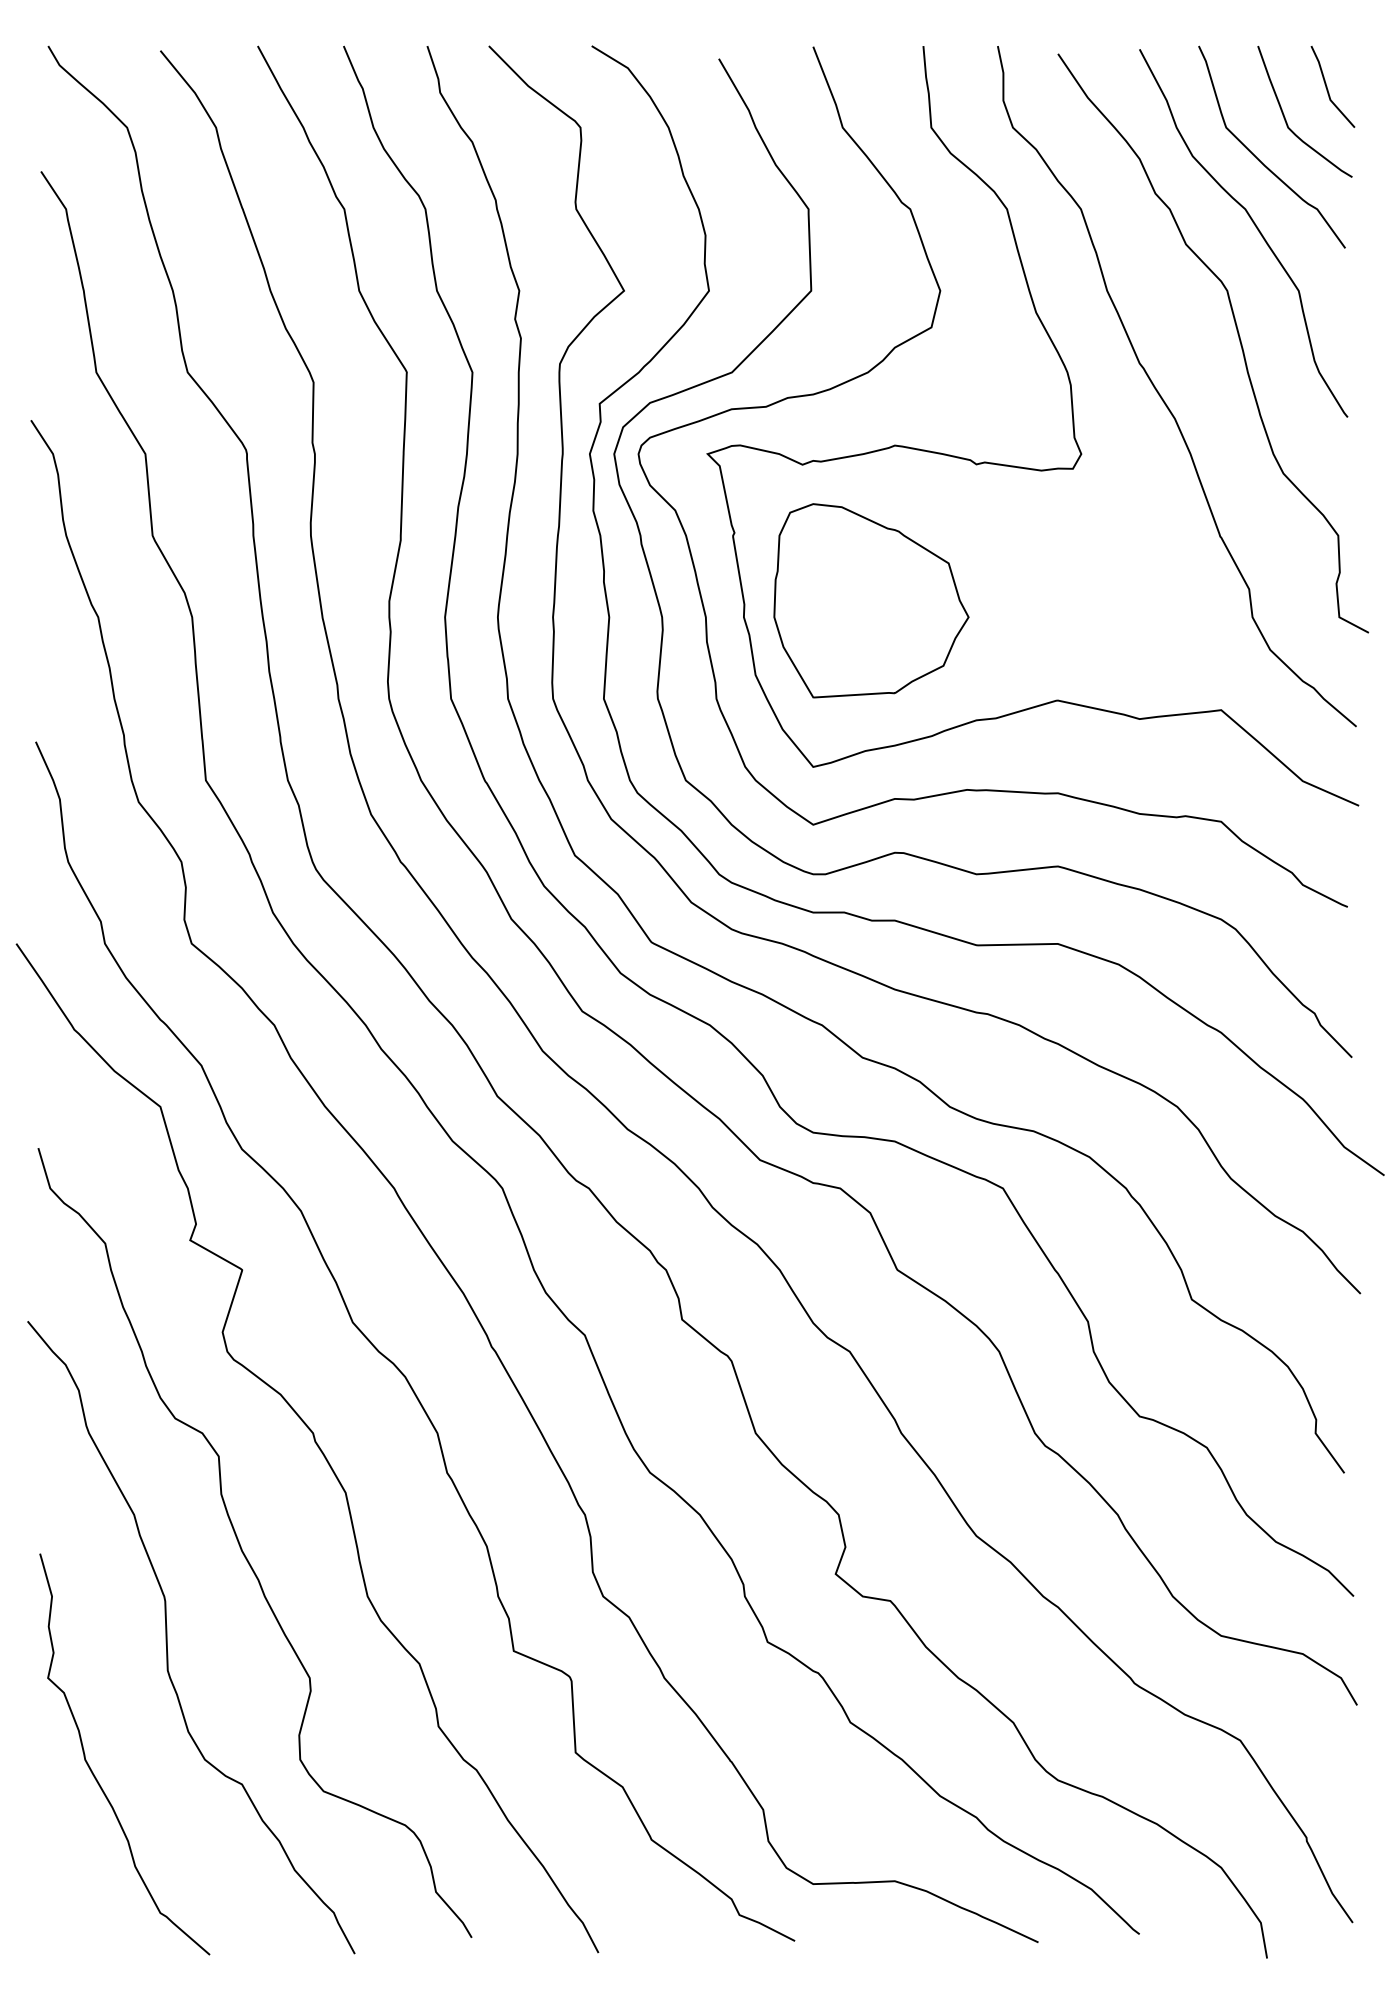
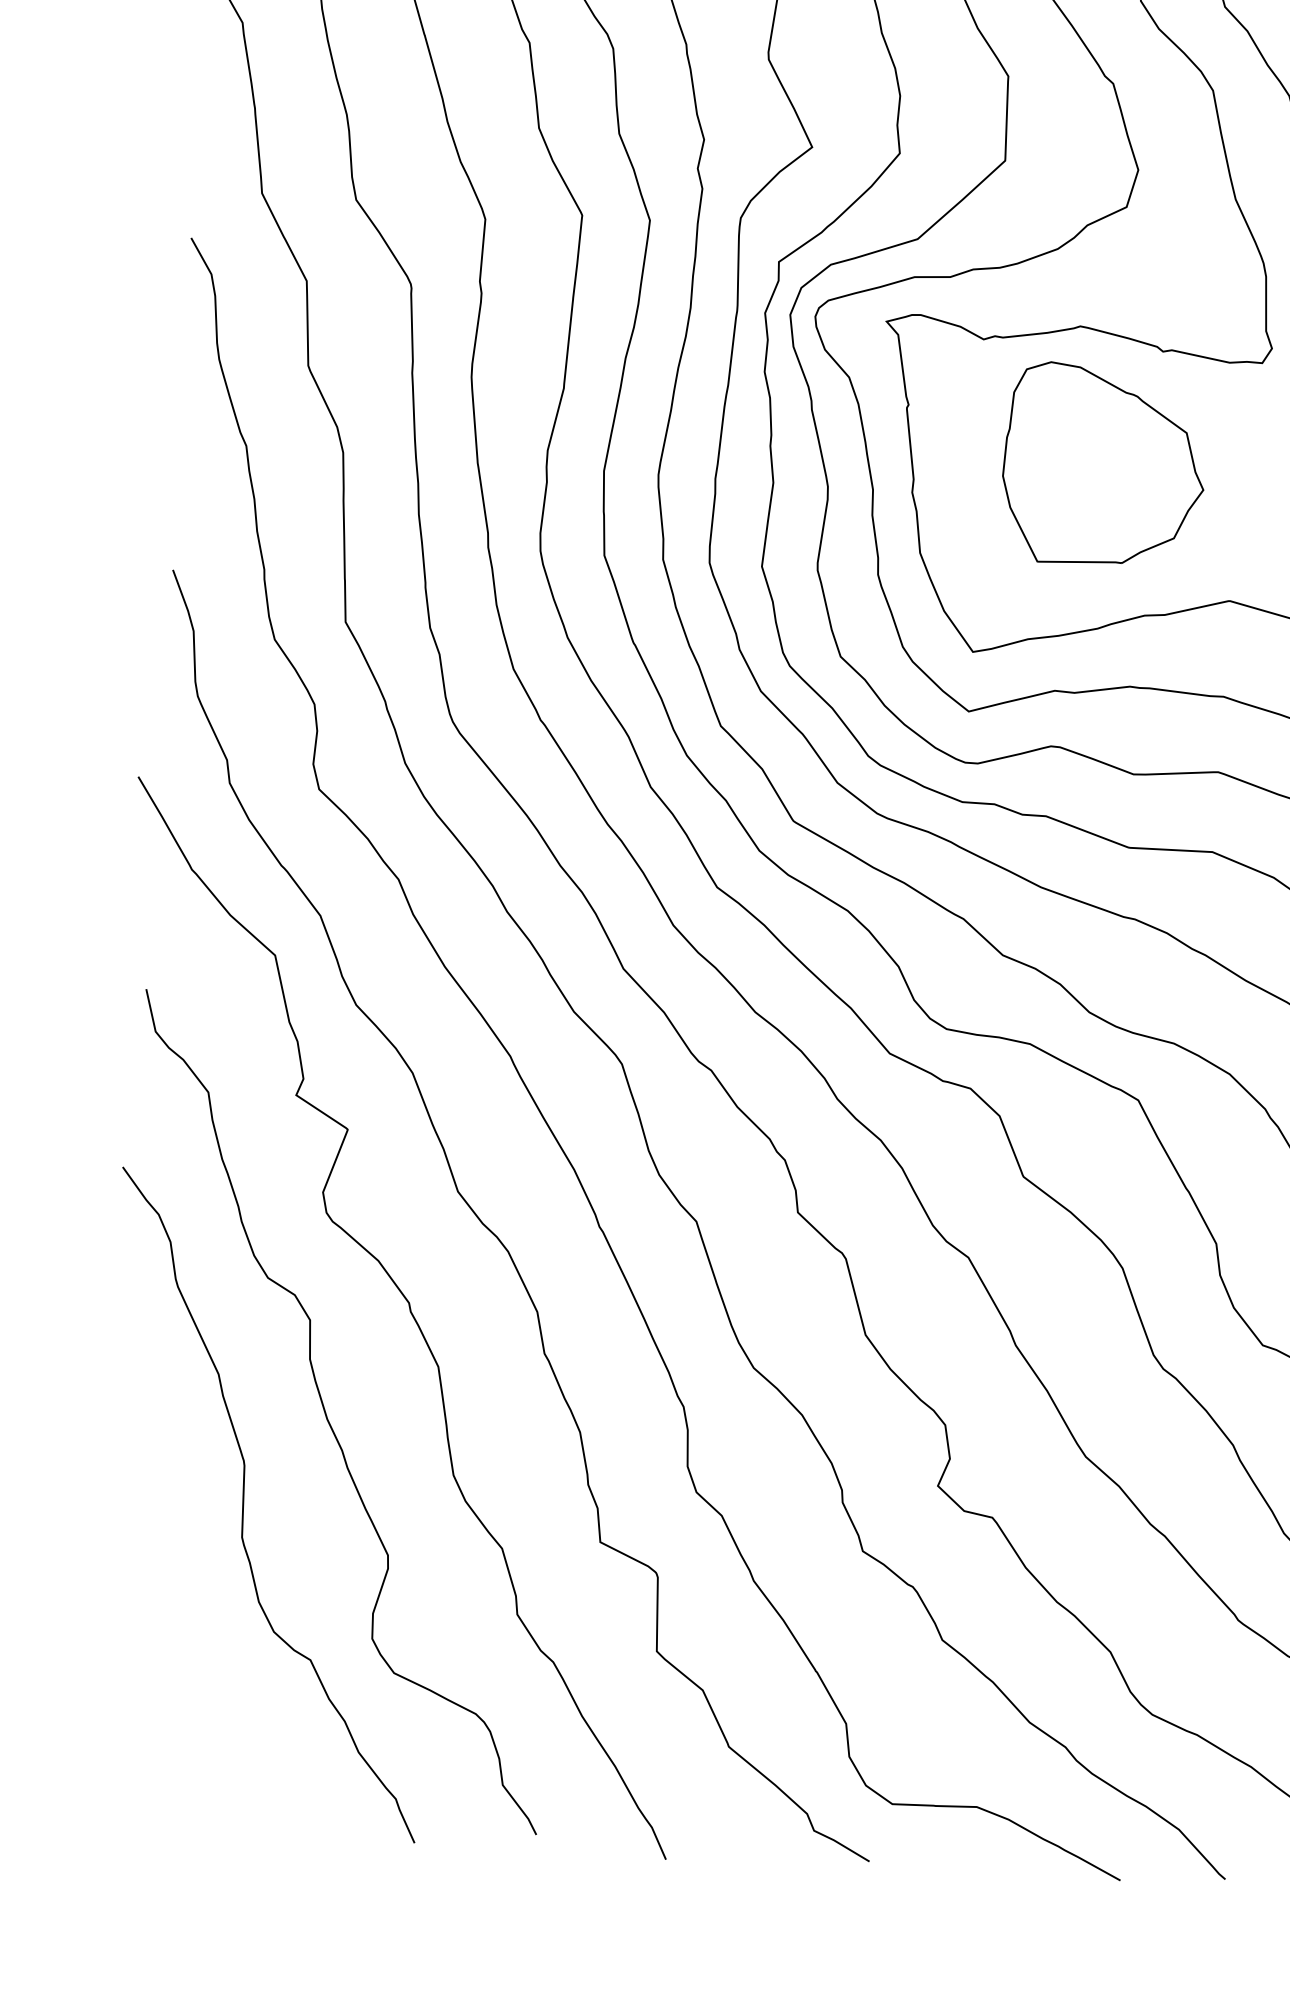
part: (871, 600) -> (1104, 465), moved
curve: (92, 1770) -> (157, 1634), removed

